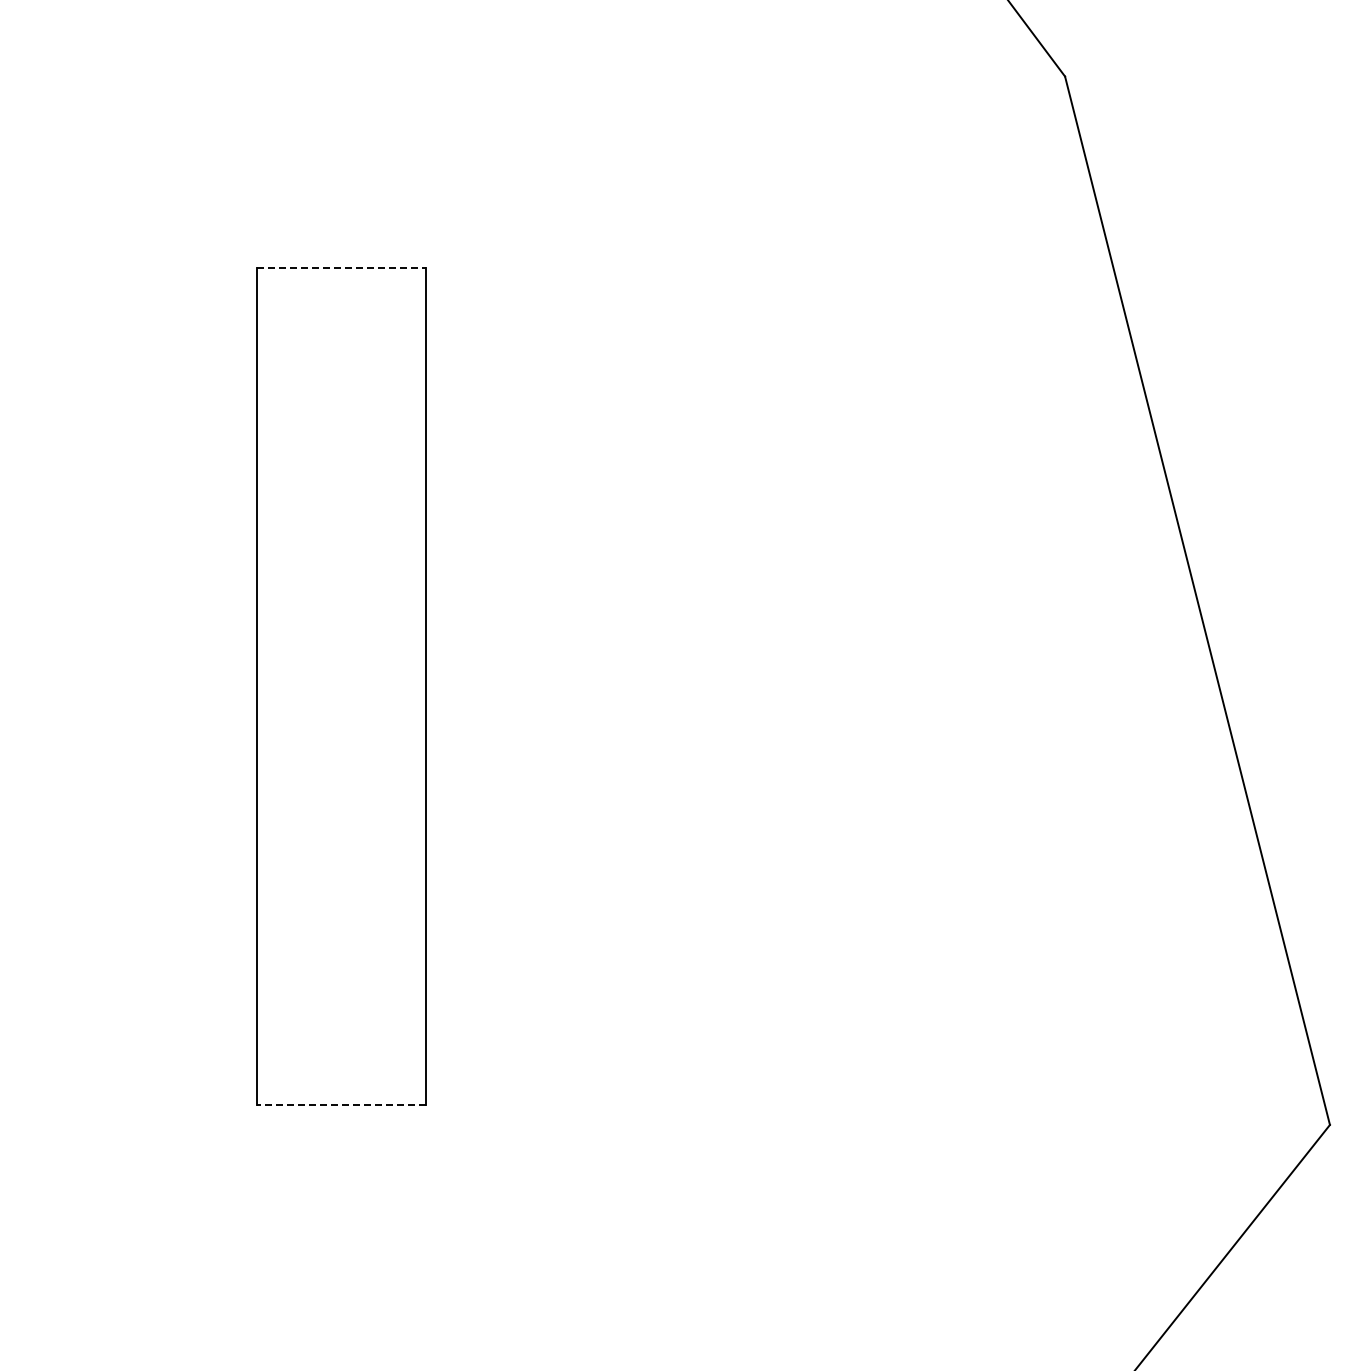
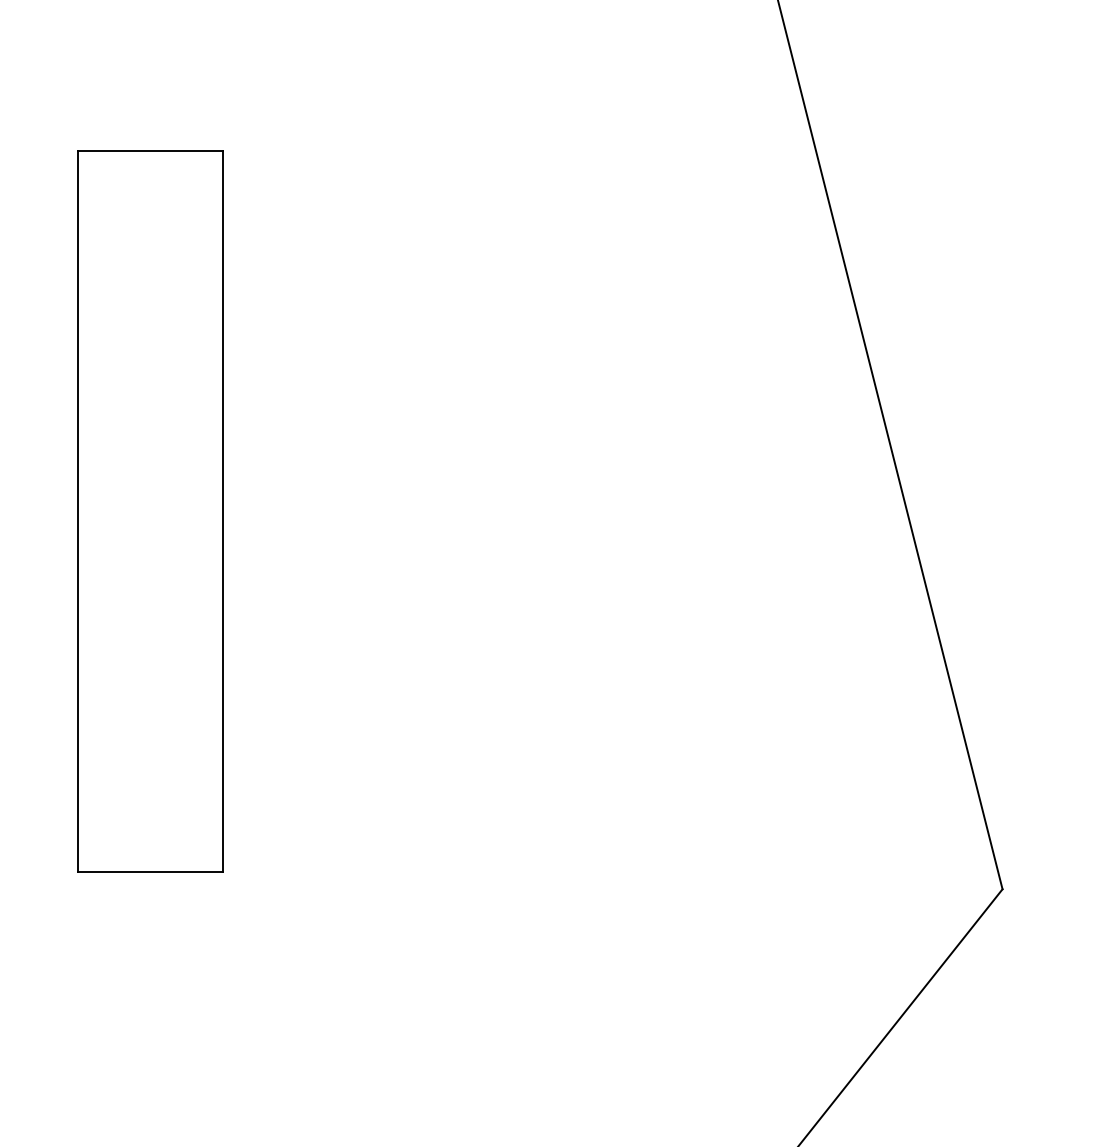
line: (342, 268) -> (151, 150), dashed -> solid
line: (341, 1105) -> (150, 872), dashed -> solid

